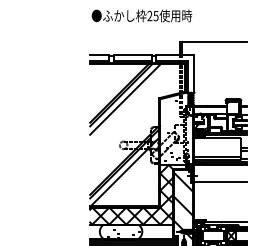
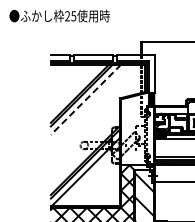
text: (141, 15) -> (59, 15), moved
line: (125, 99) -> (86, 99), solid -> dashed

